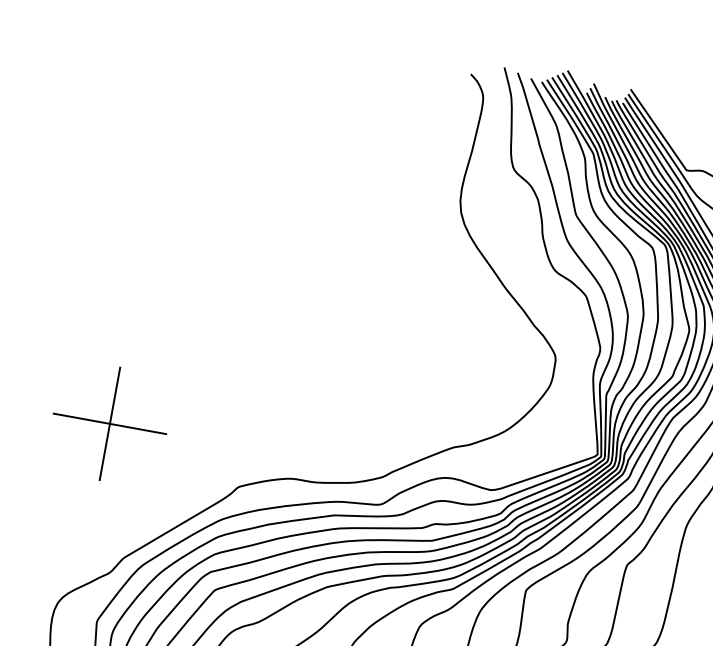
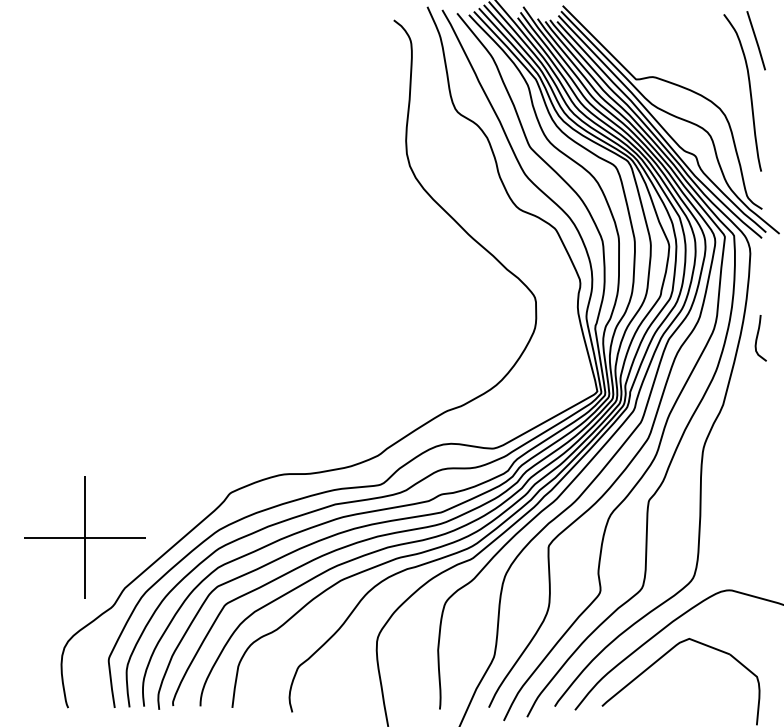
part: (109, 423) -> (84, 537), moved

